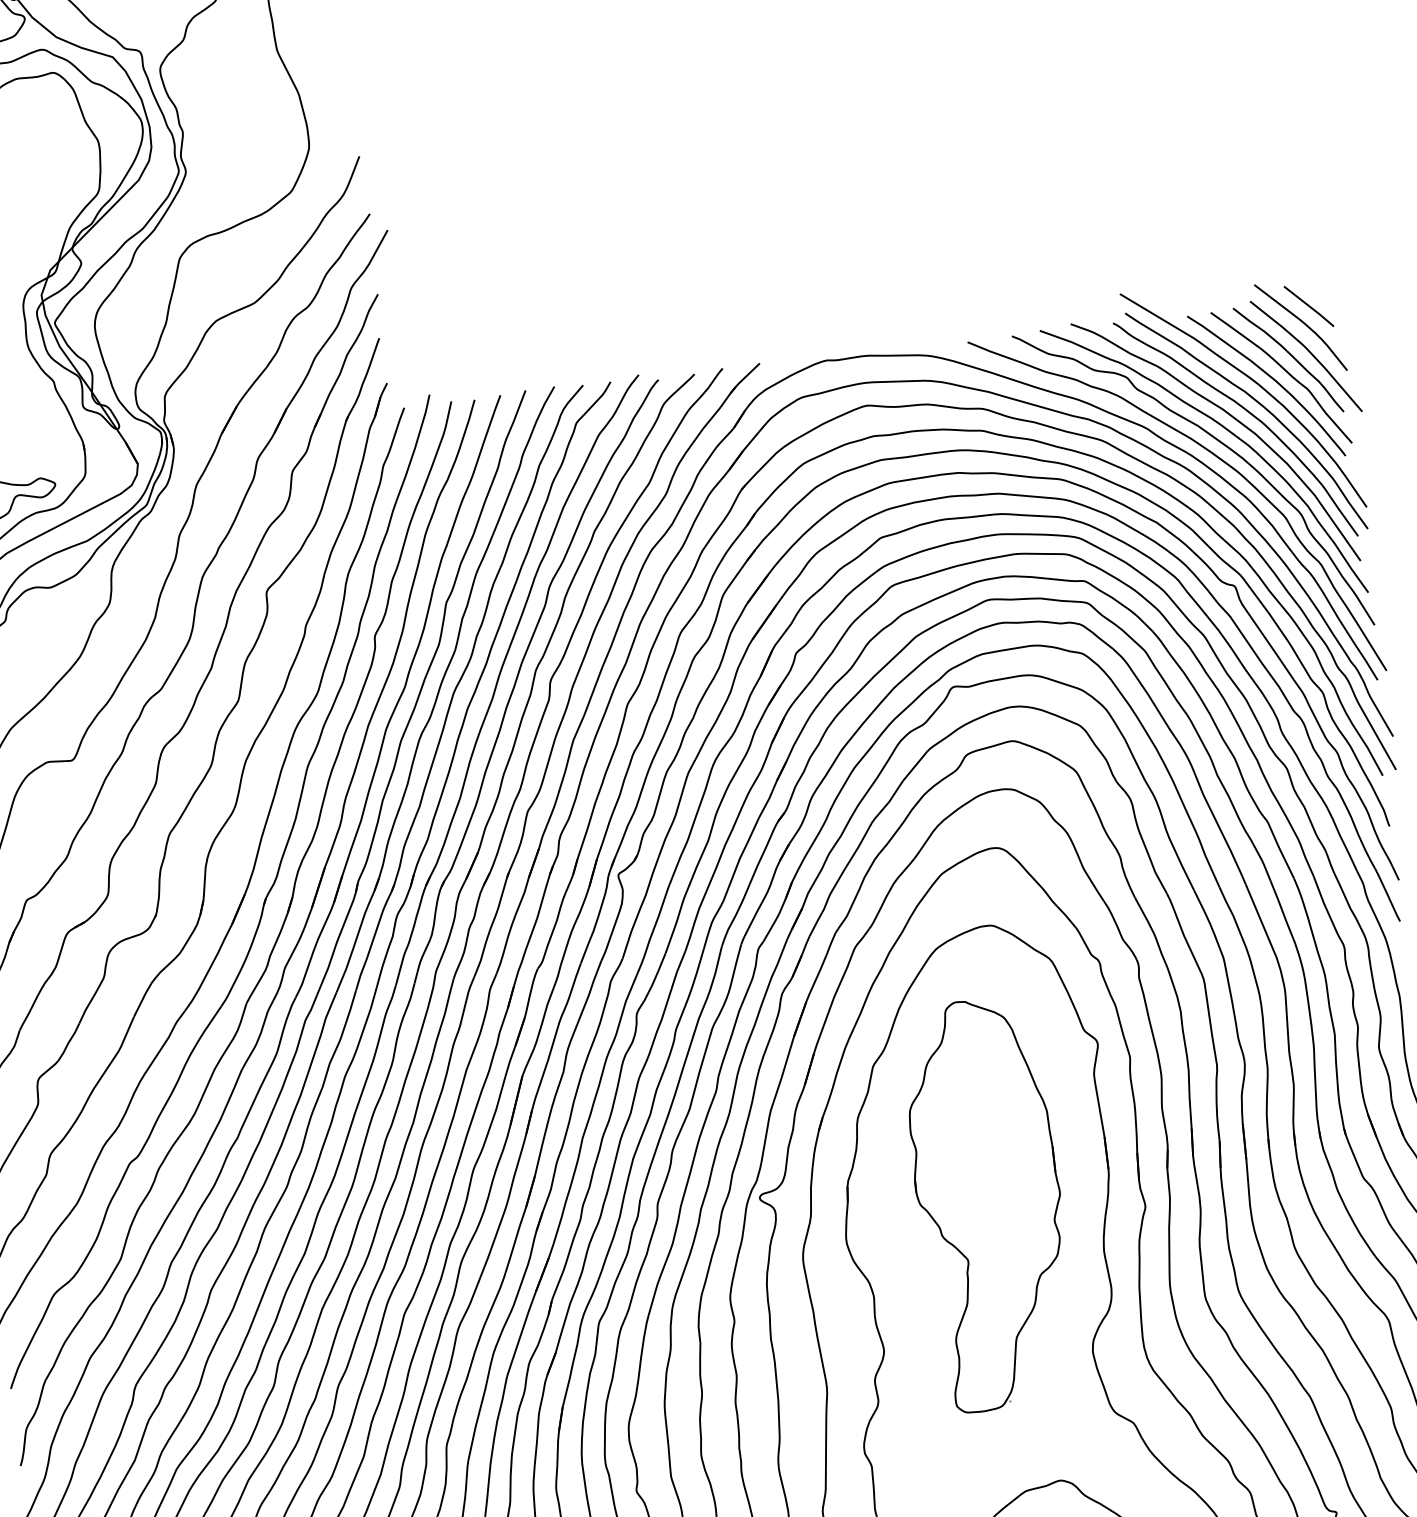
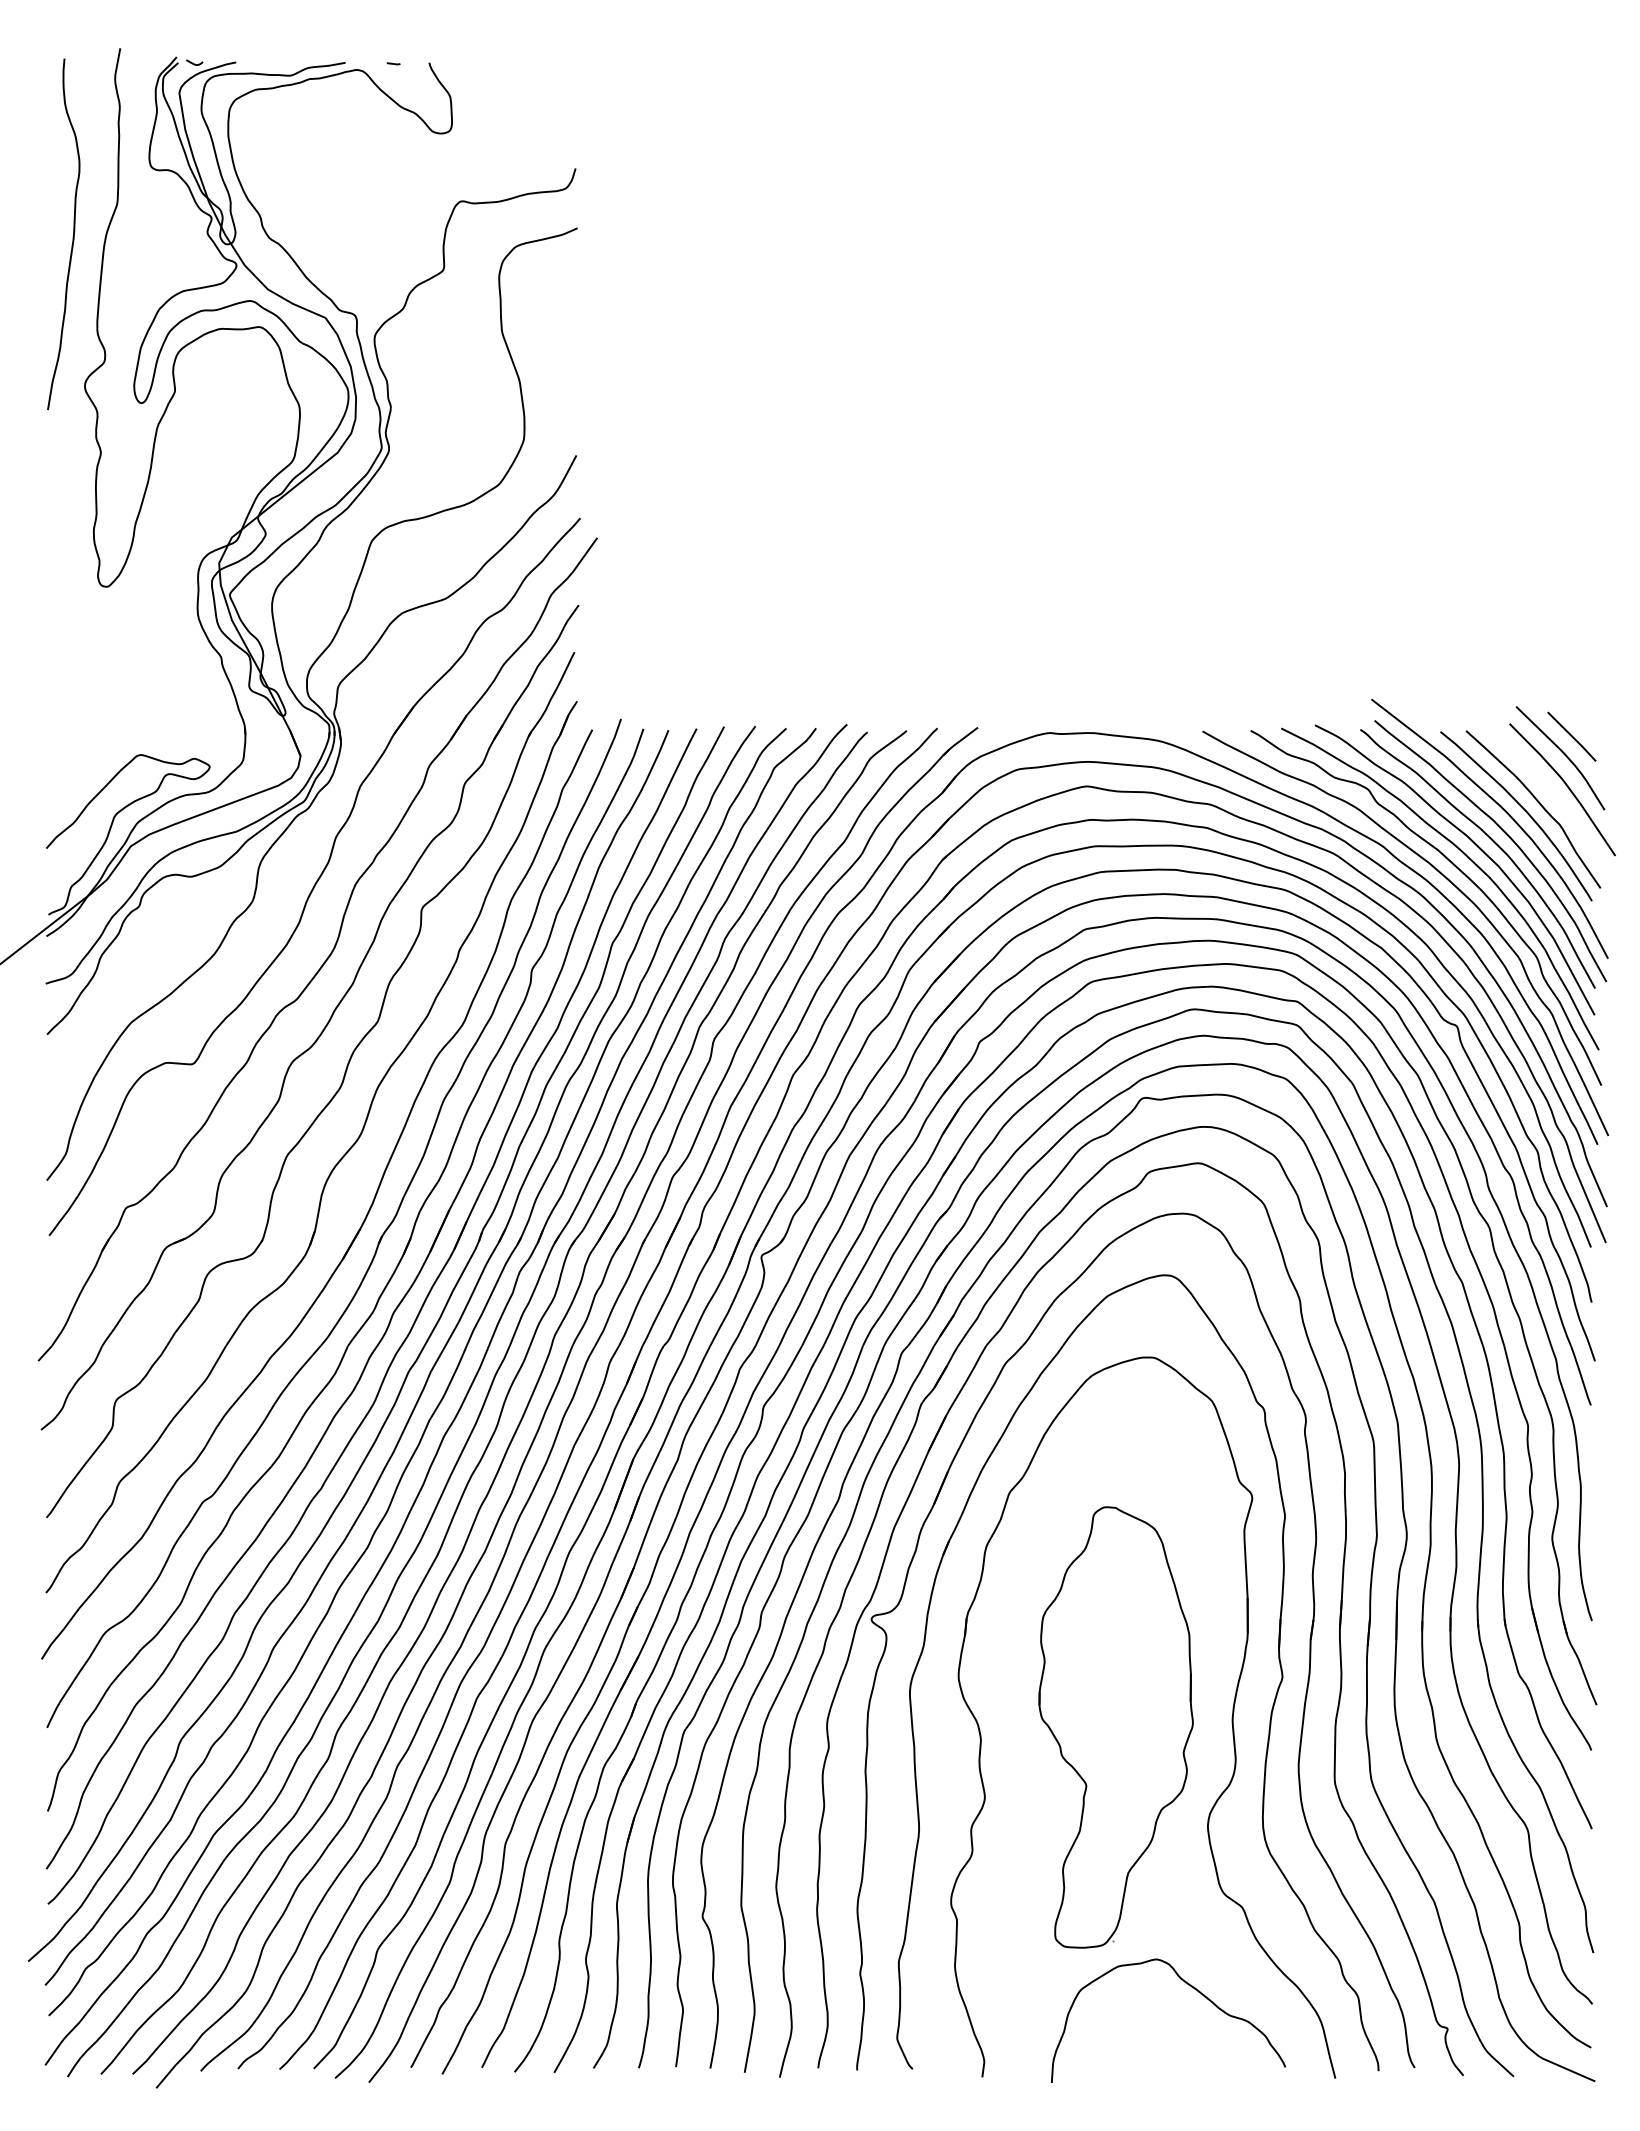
curve: (1292, 357) -> (1547, 789), removed
part: (988, 1204) -> (1115, 1727), moved

